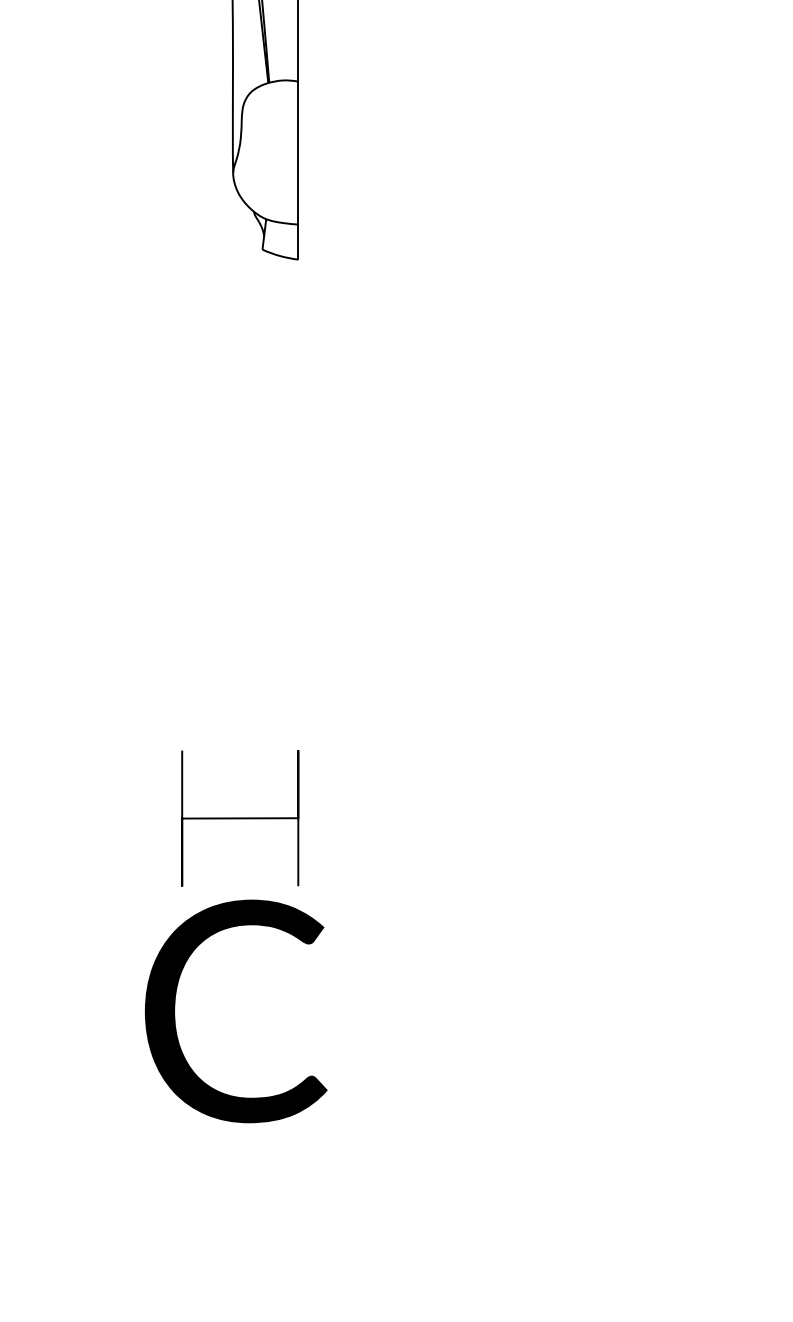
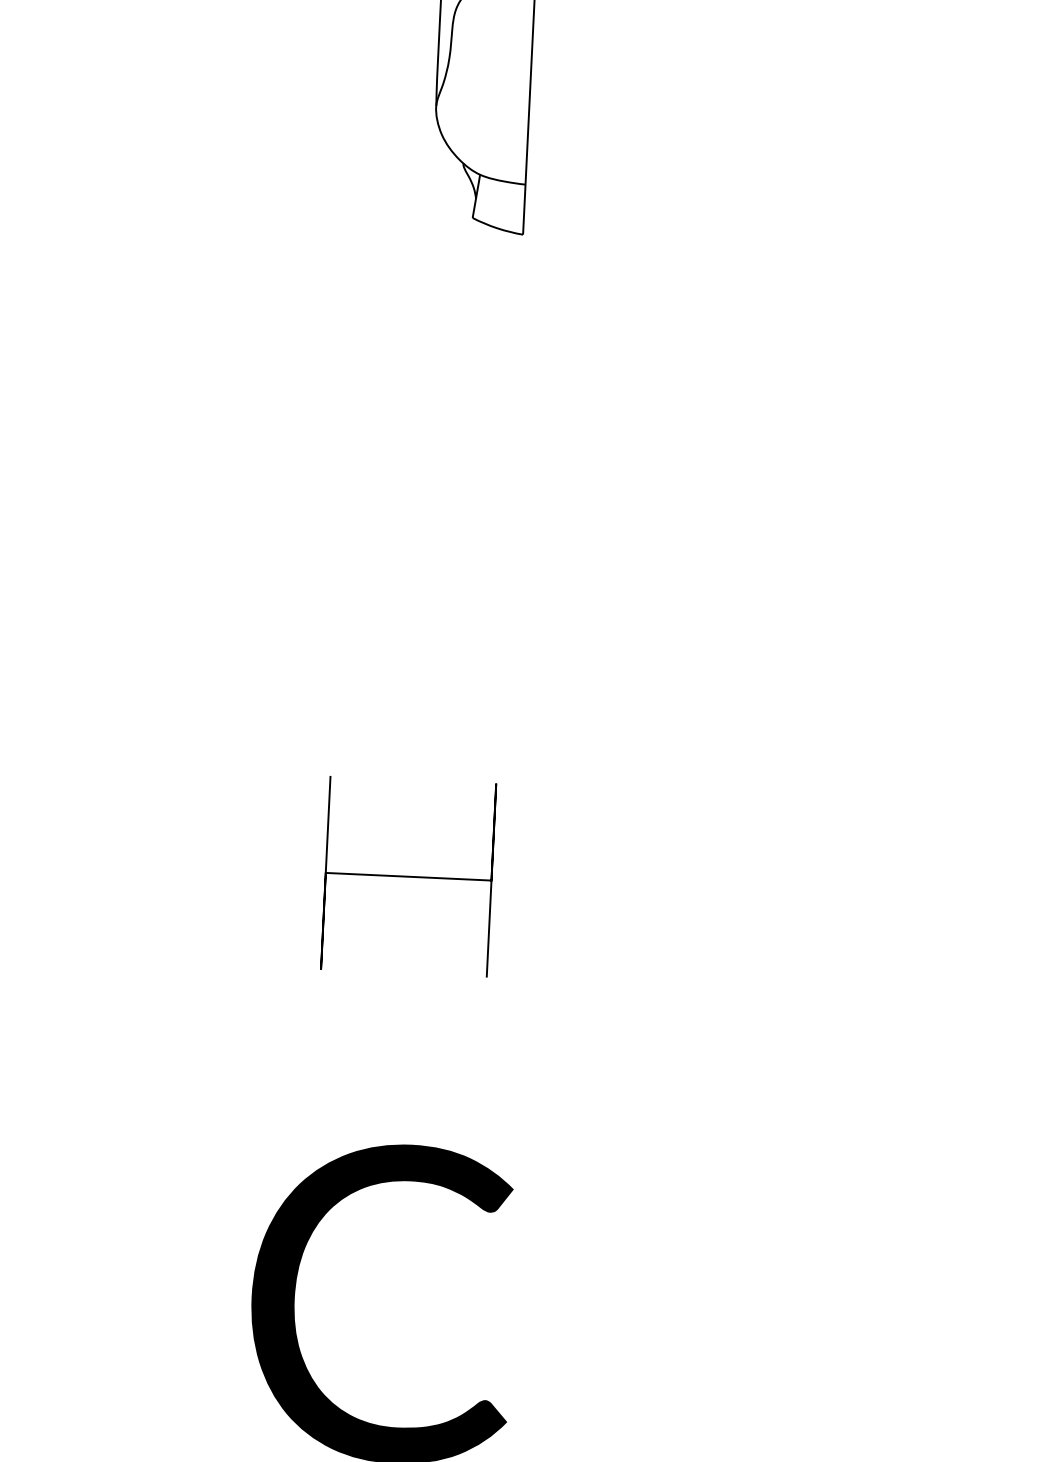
curve: (240, 818) -> (408, 876), moved

